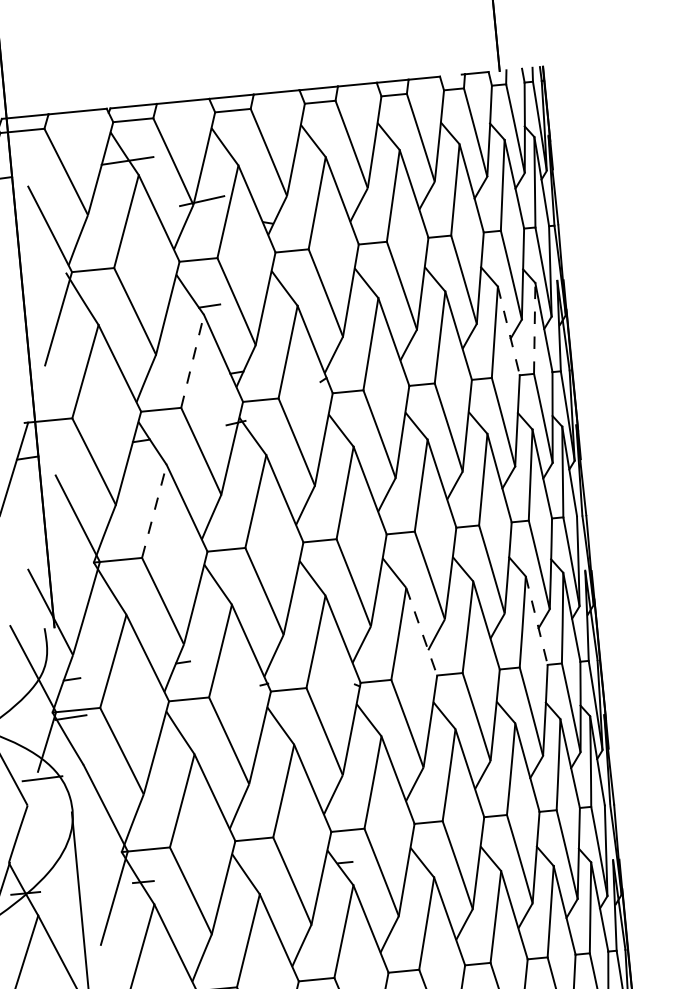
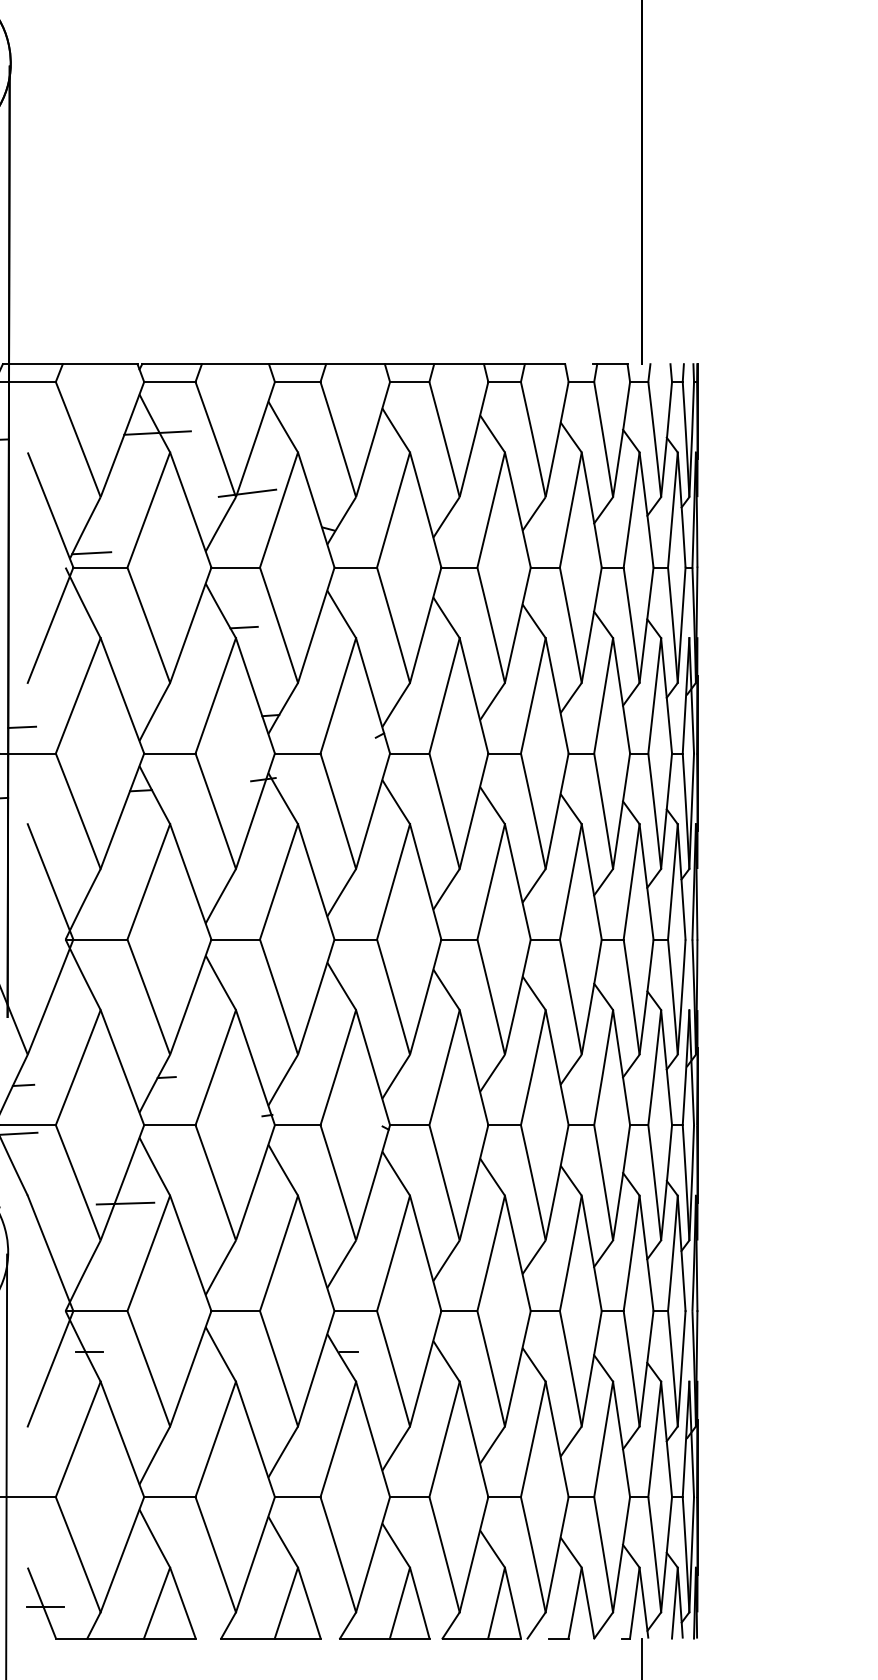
line: (85, 259) -> (91, 553), added
line: (534, 328) -> (654, 695), dashed -> solid
line: (508, 331) -> (621, 696), dashed -> solid
line: (192, 361) -> (215, 695), dashed -> solid
line: (44, 399) -> (22, 726), added
line: (154, 511) -> (148, 881), dashed -> solid
line: (536, 621) -> (621, 1068), dashed -> solid
line: (422, 632) -> (474, 1068), dashed -> solid
line: (160, 763) -> (125, 1203), added

